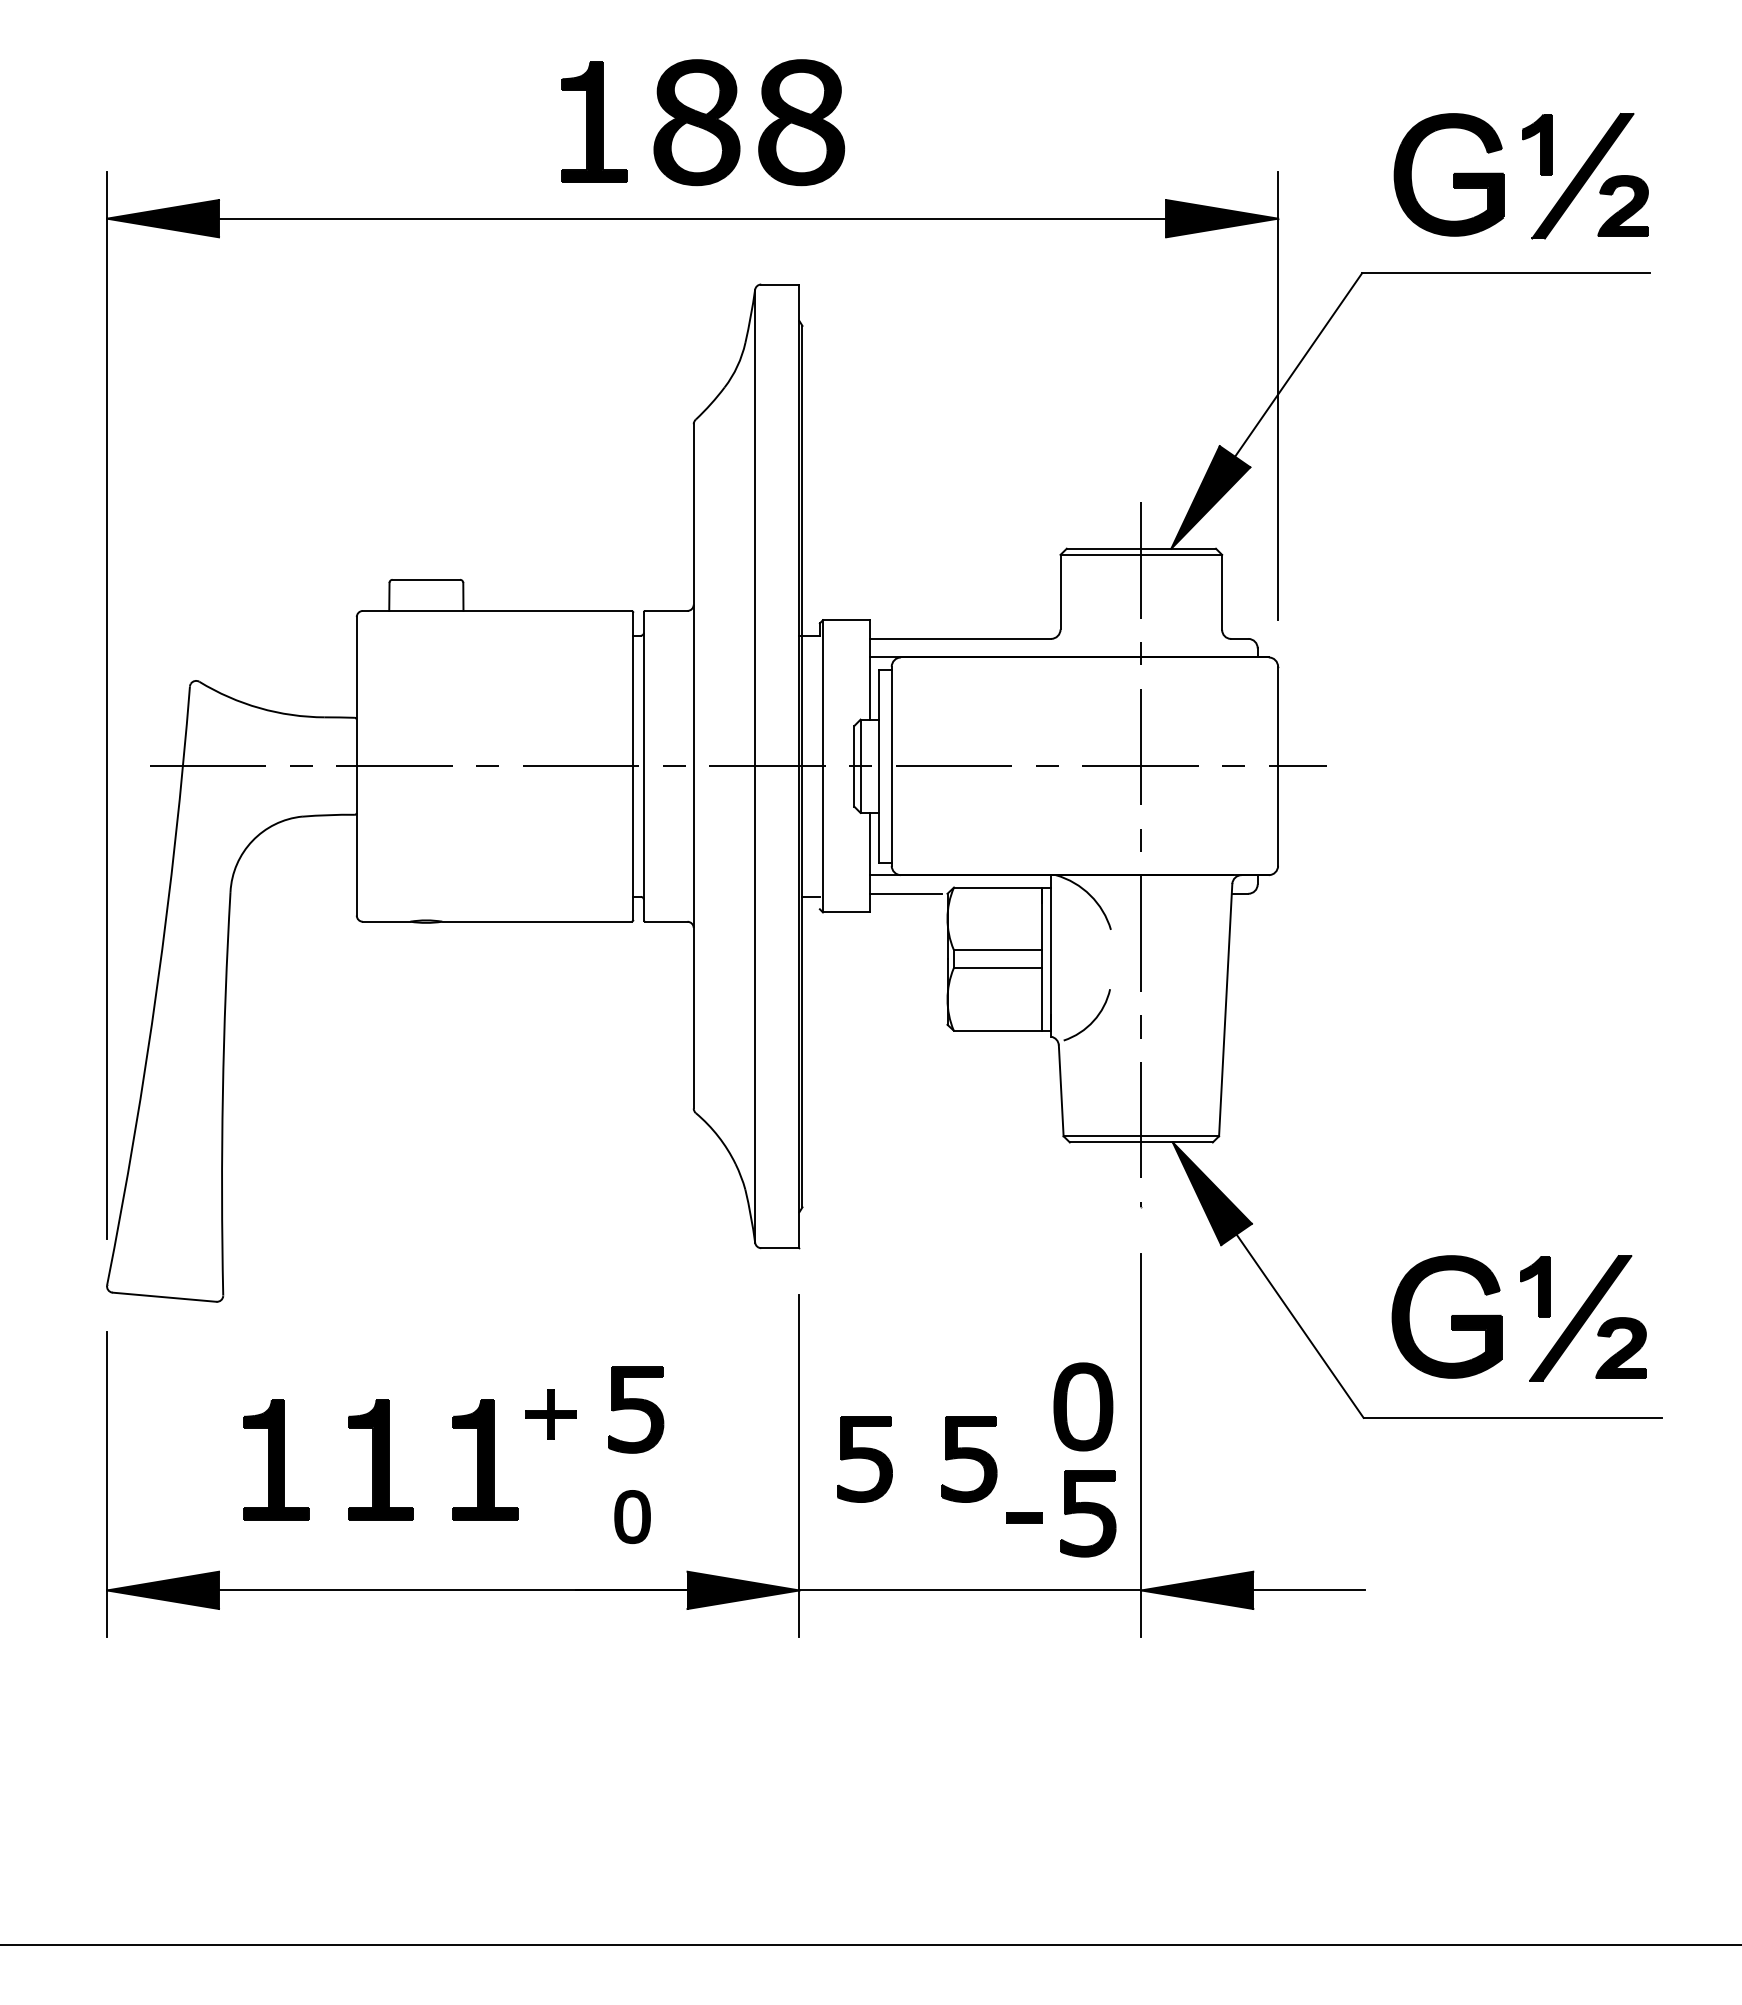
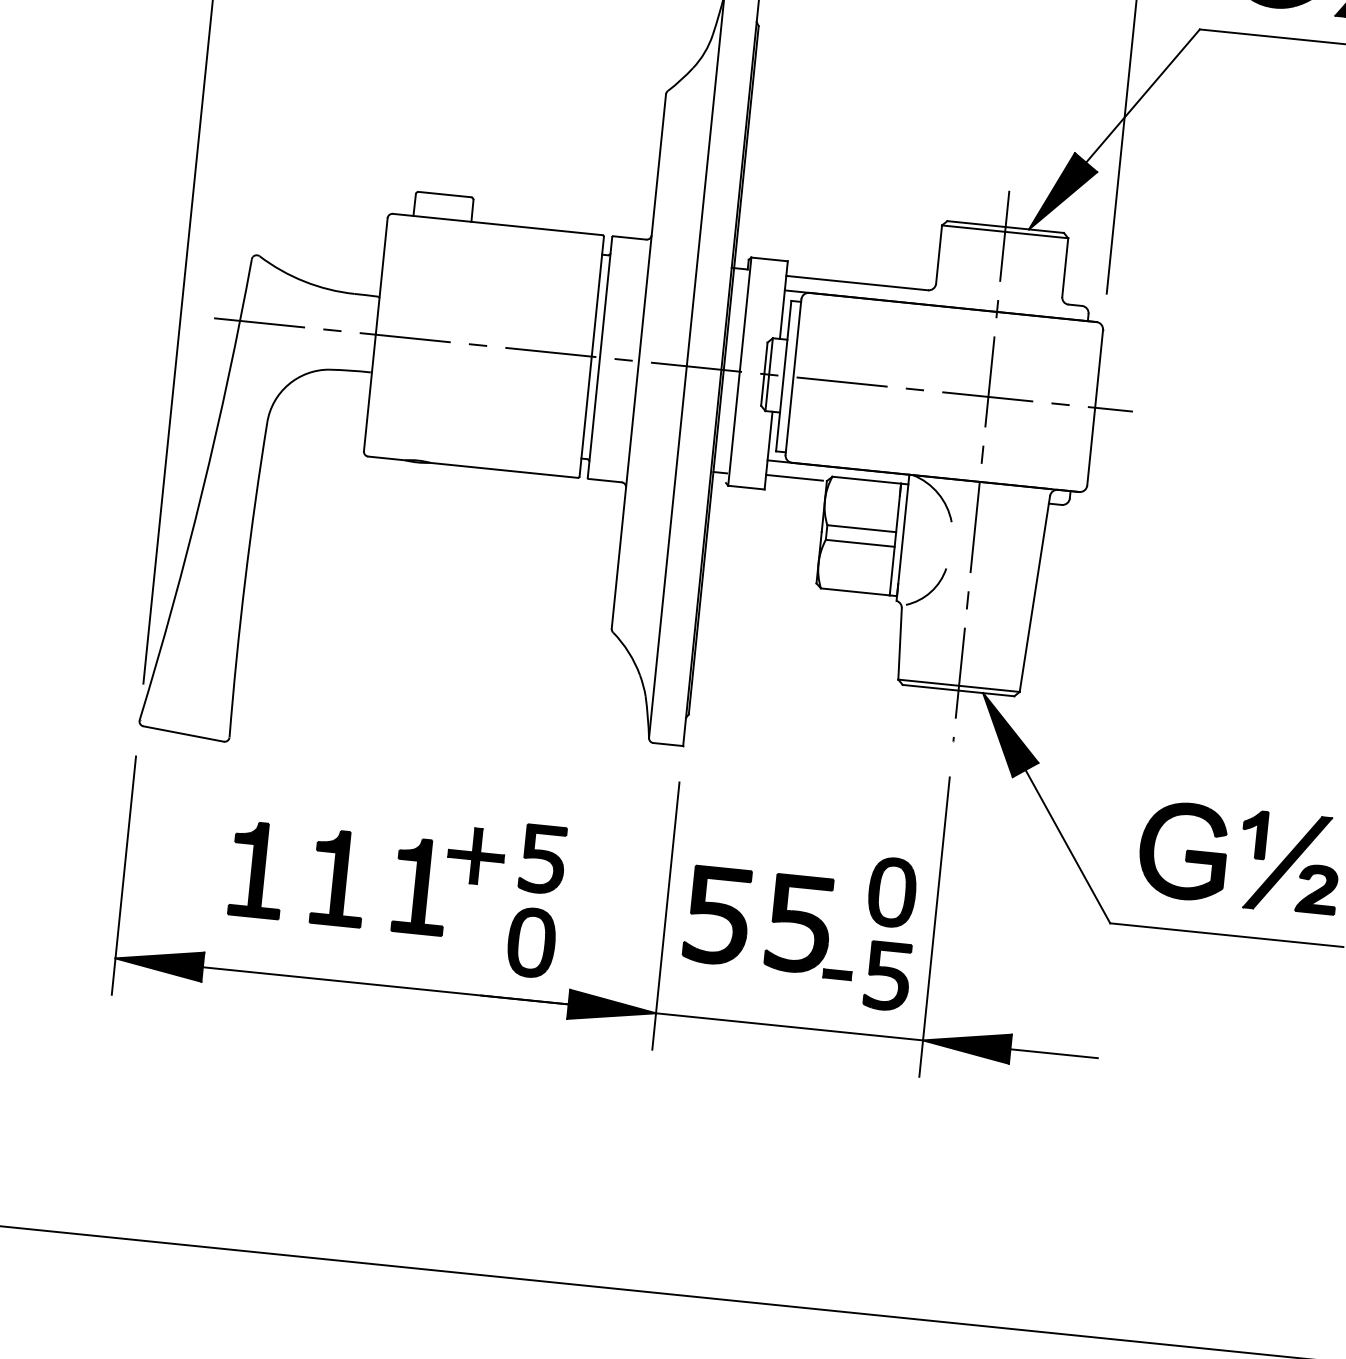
part: (550, 1414) -> (475, 856), size x1.43
part: (864, 1459) -> (717, 916), size x1.43
part: (969, 1459) -> (799, 924), size x1.43
part: (632, 1516) -> (531, 942), size x1.67

